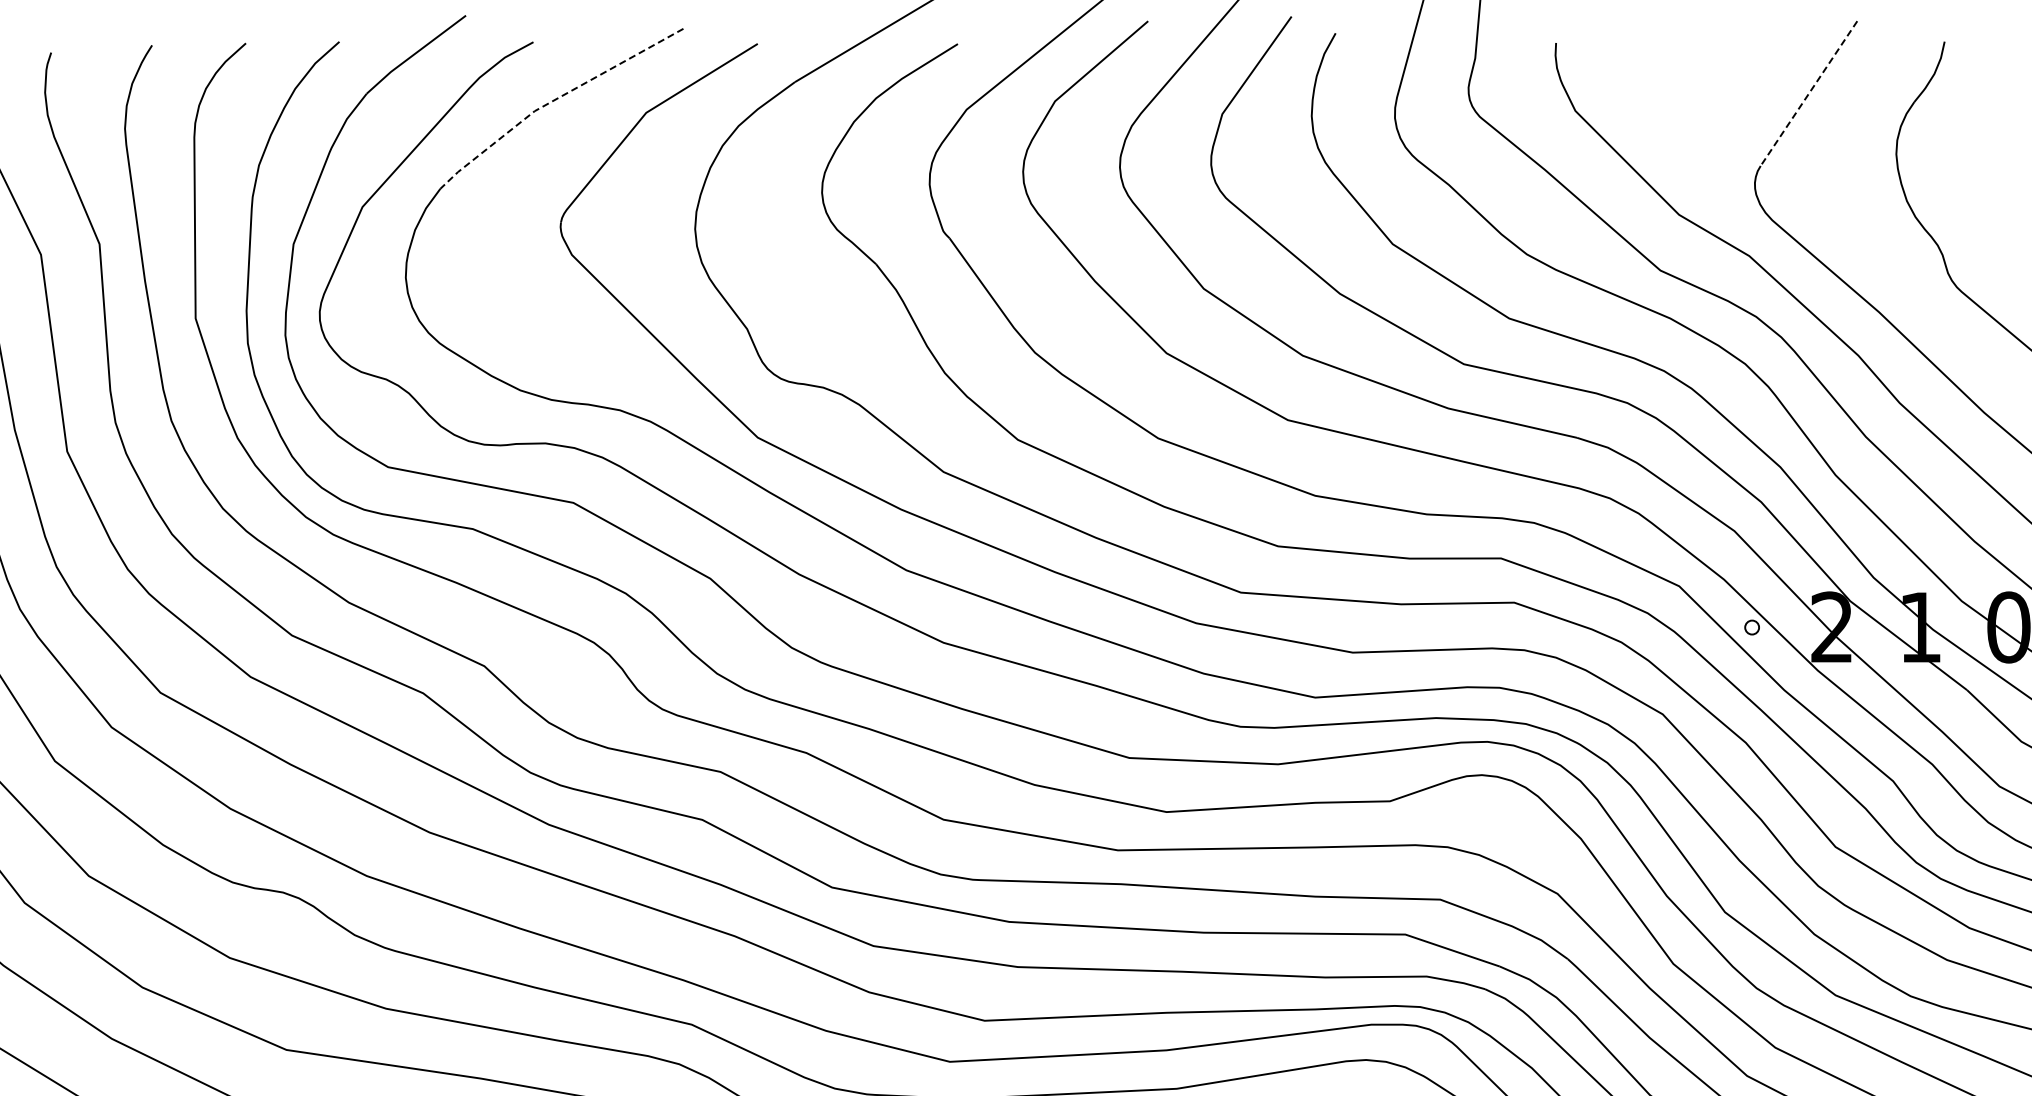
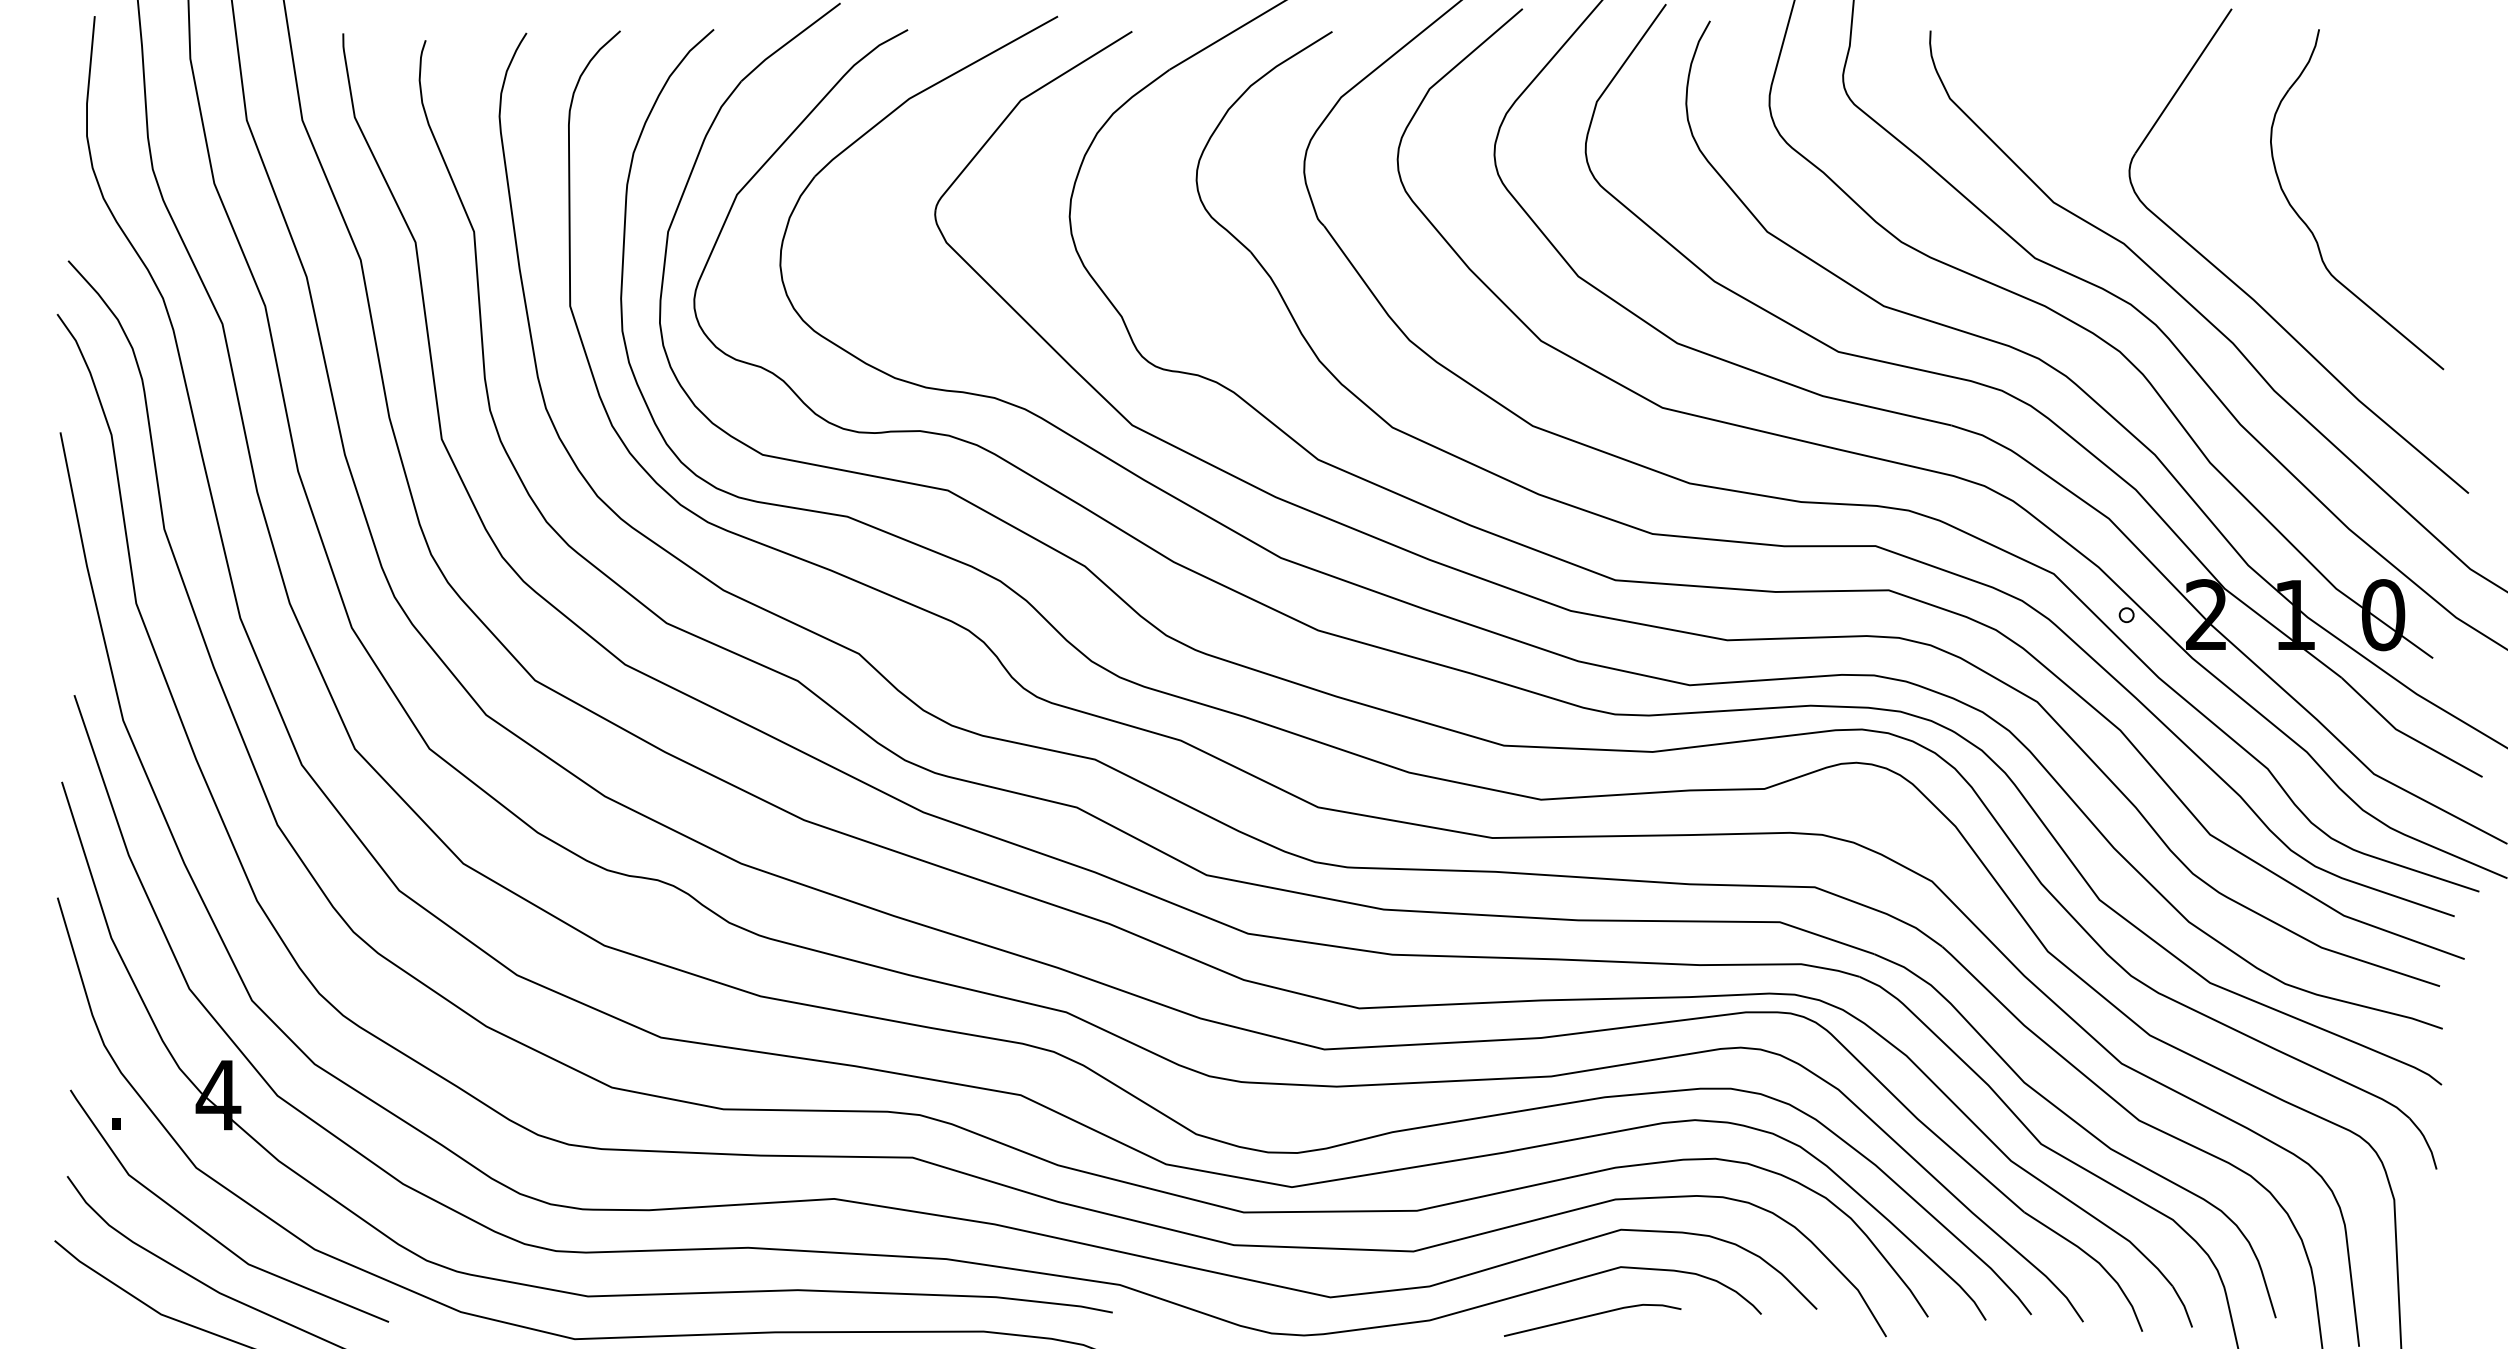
line: (1808, 93) -> (2183, 81), dashed -> solid
line: (553, 100) -> (928, 88), dashed -> solid

